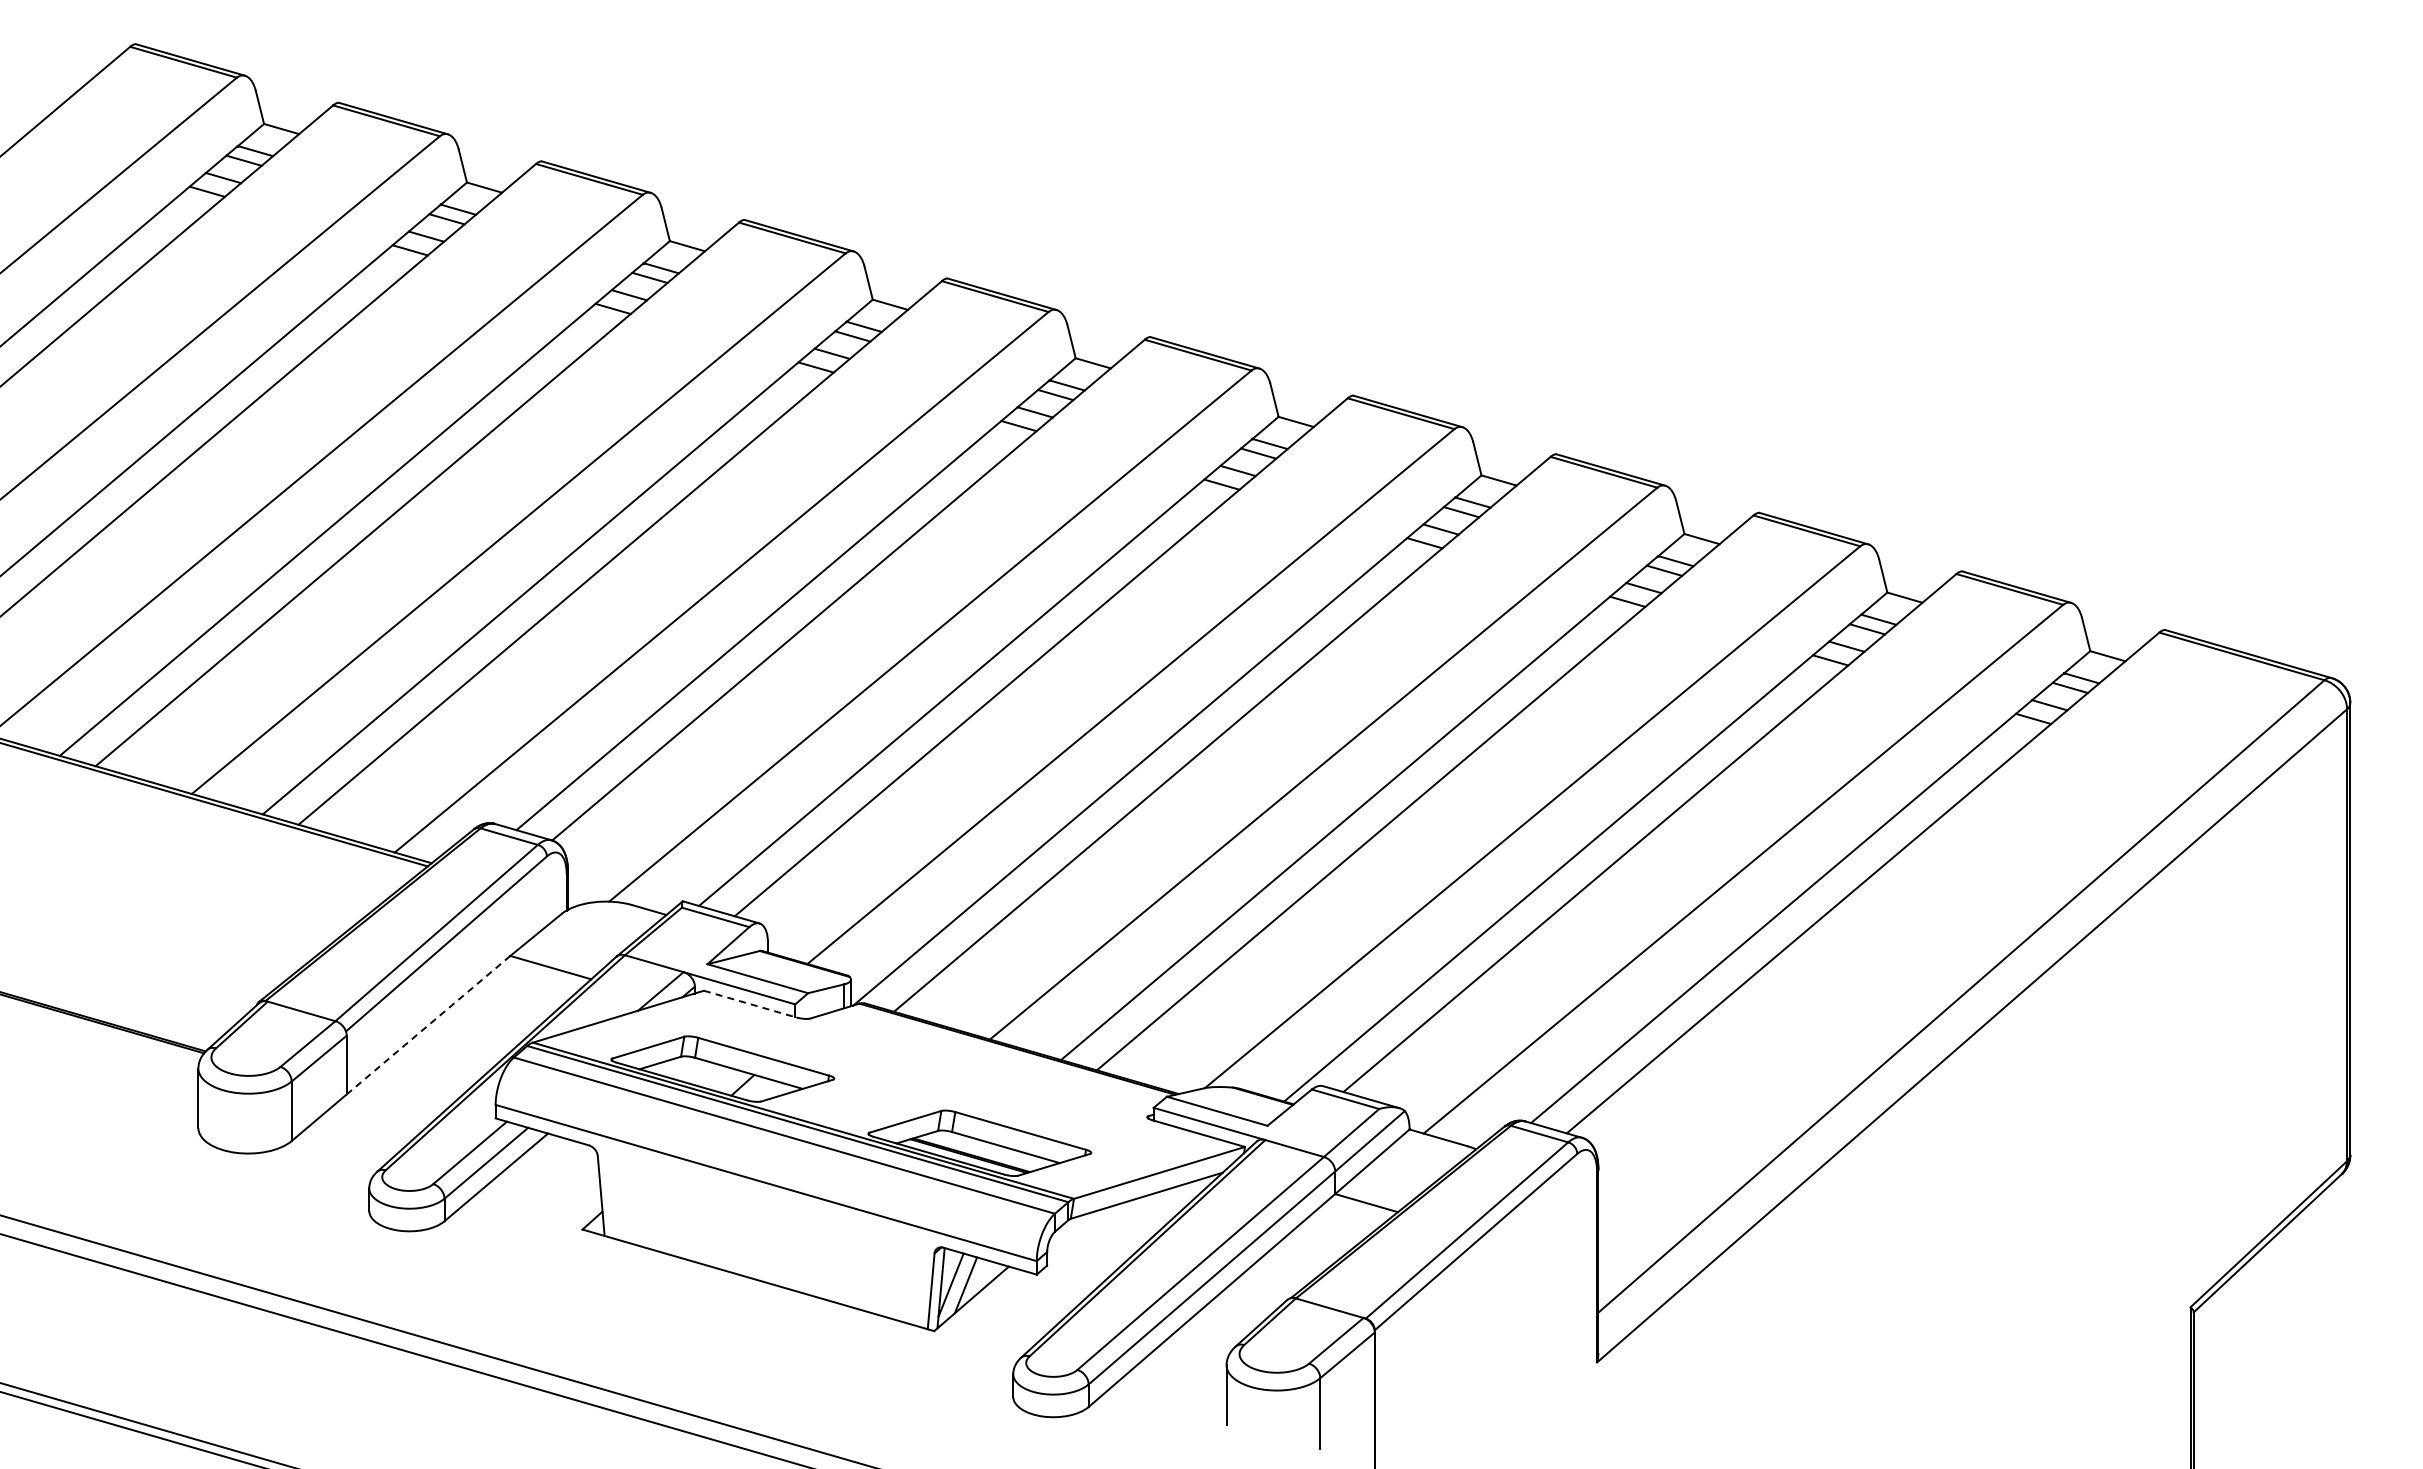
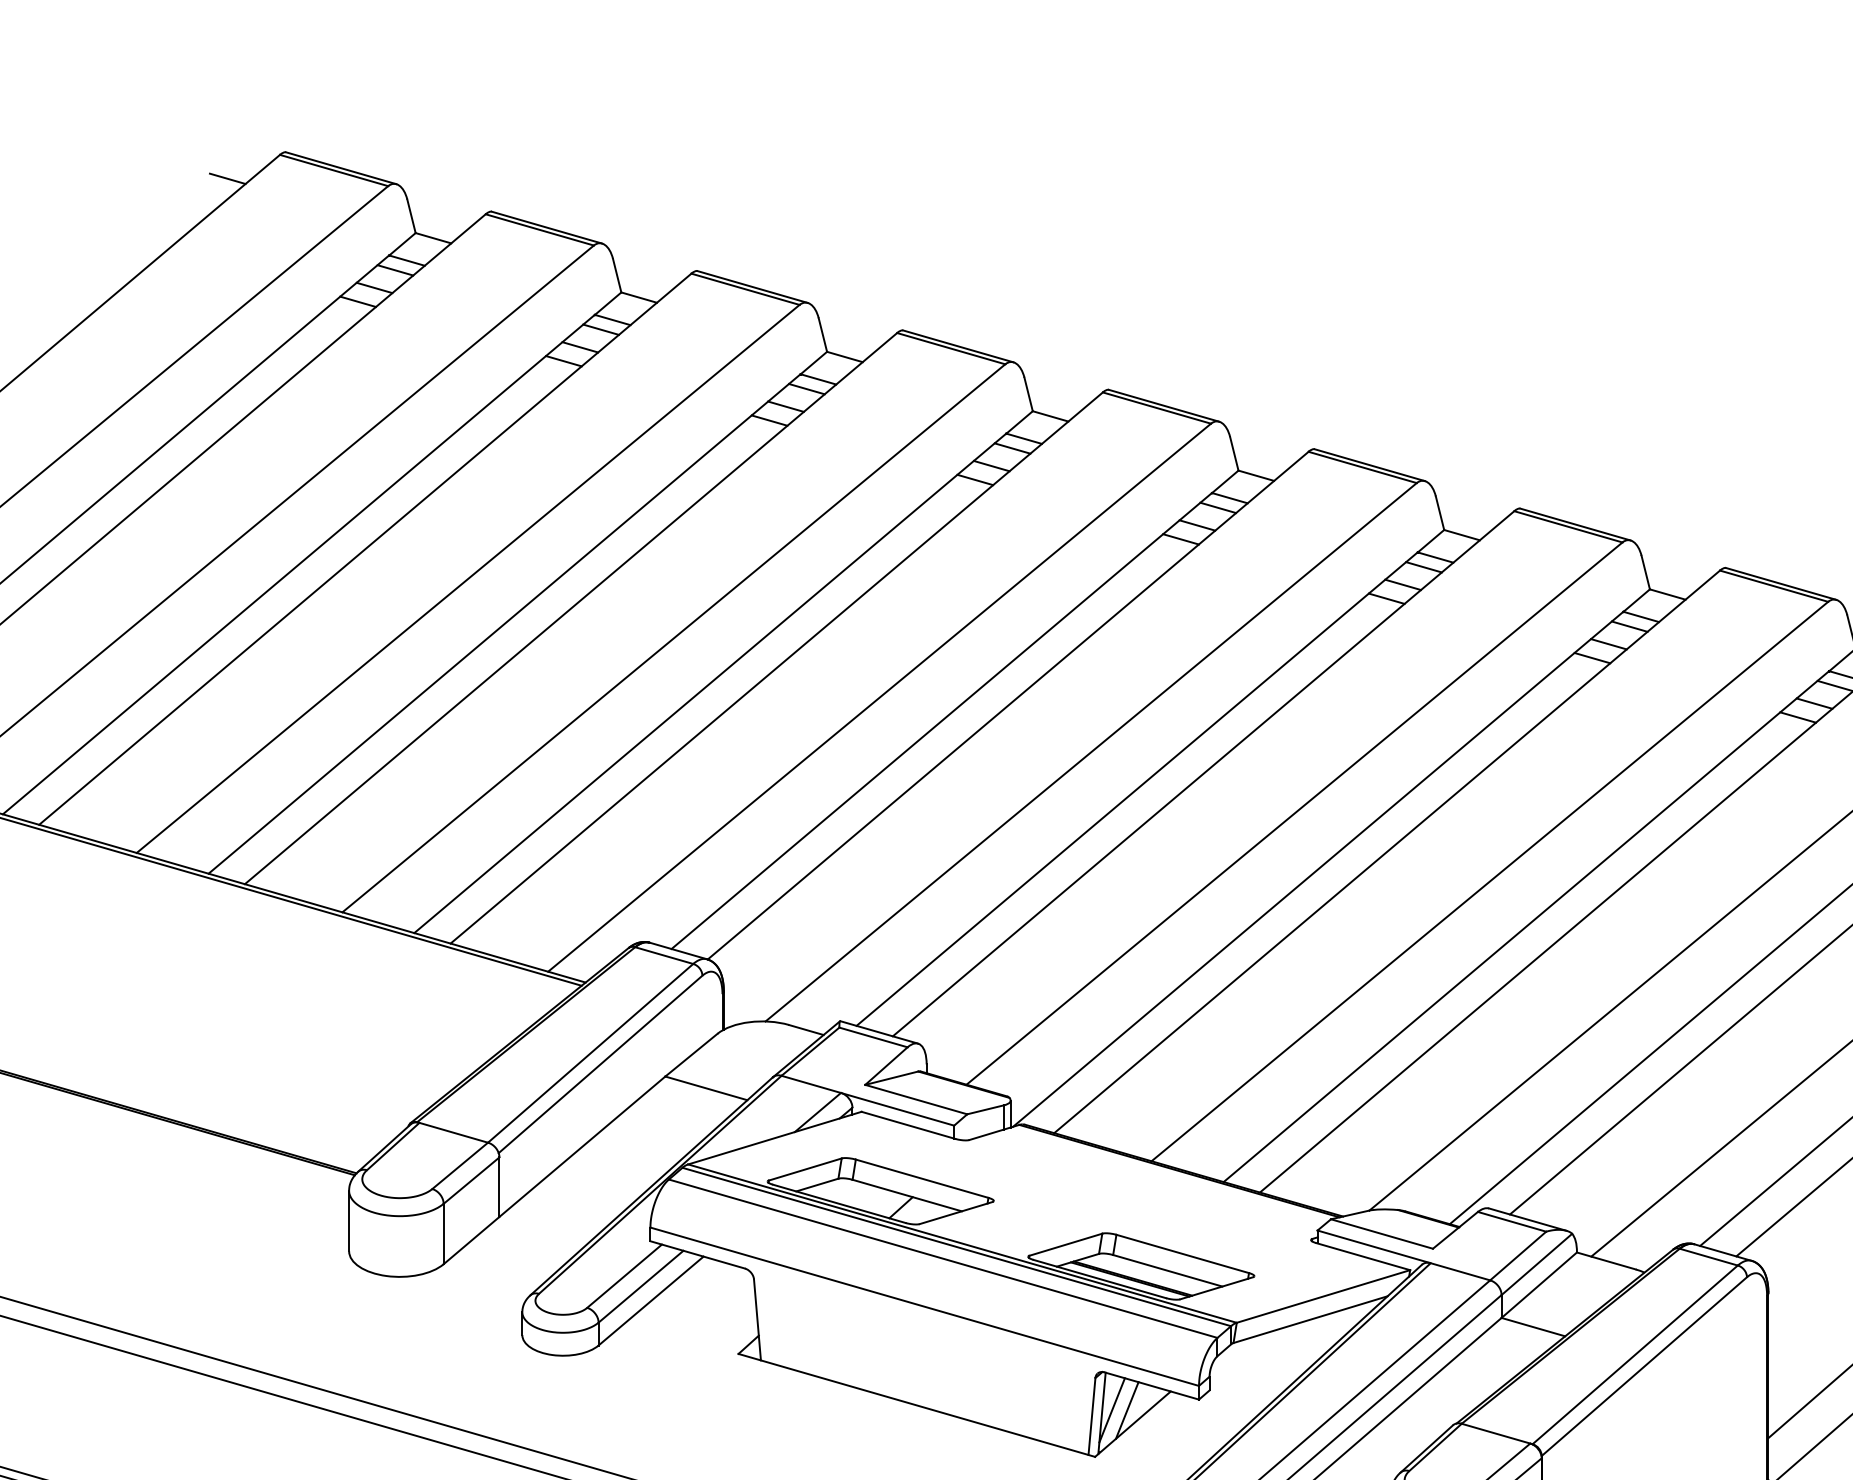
line: (78, 70) -> (227, 178), added
line: (750, 1004) -> (908, 1125), dashed -> solid
line: (428, 1025) -> (582, 1147), dashed -> solid

